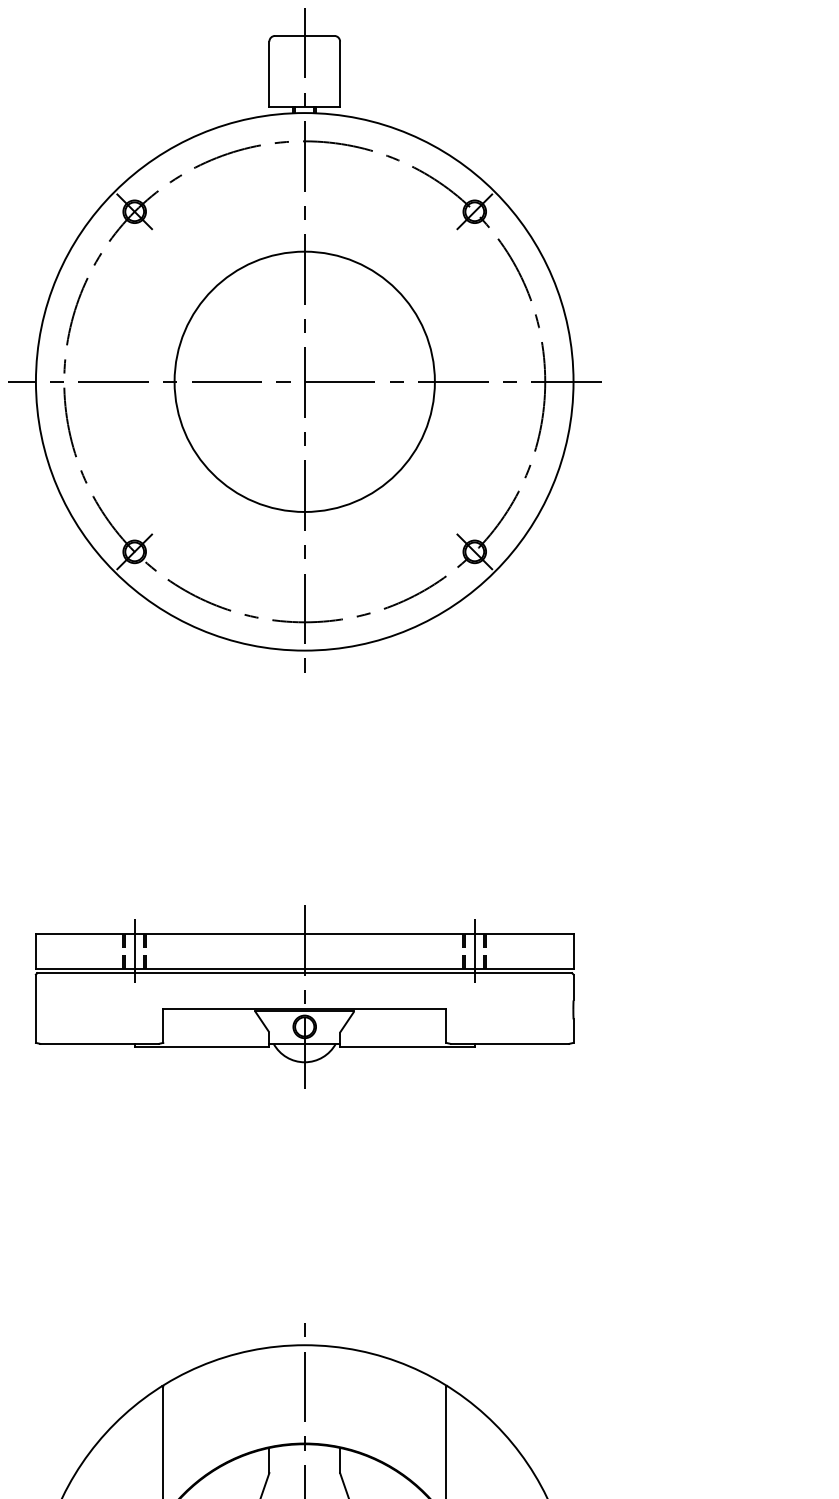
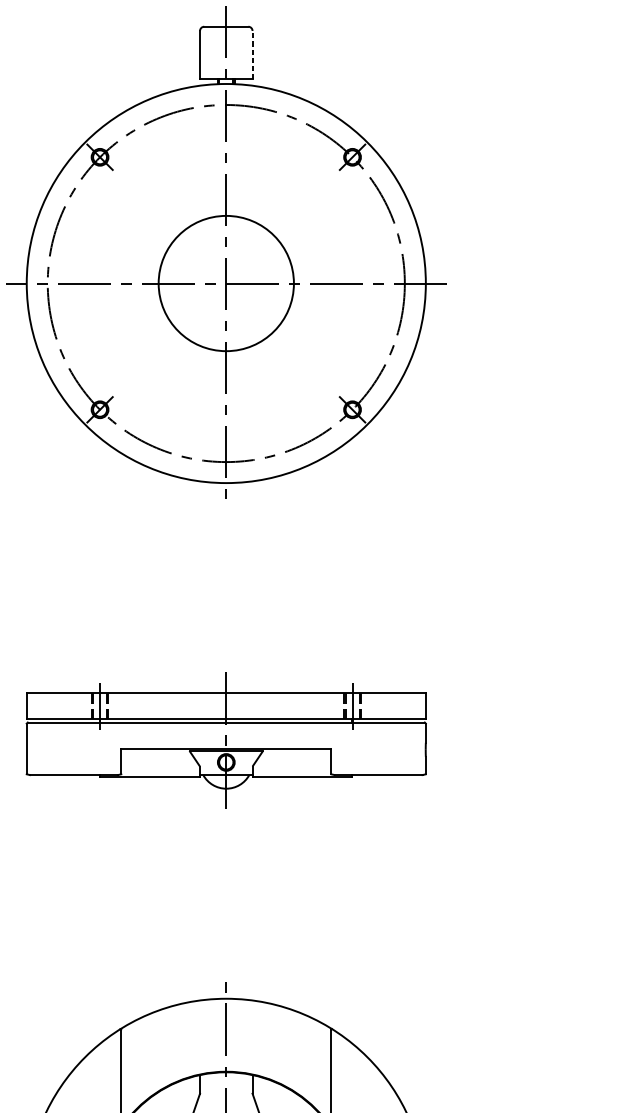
line: (340, 74) -> (252, 55), solid -> dashed
circle: (304, 381) -> (226, 283), size x0.7

